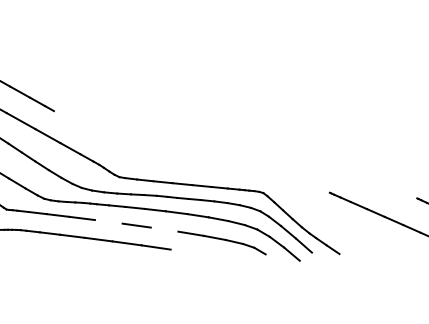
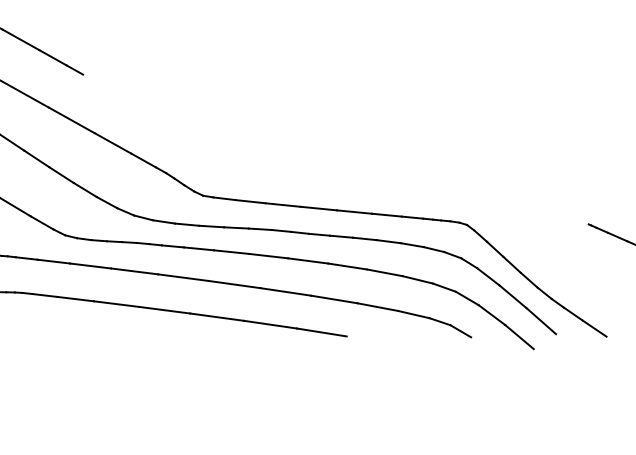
line: (108, 221) -> (182, 277), added
line: (164, 229) -> (285, 291), added
line: (183, 251) -> (320, 332), added

